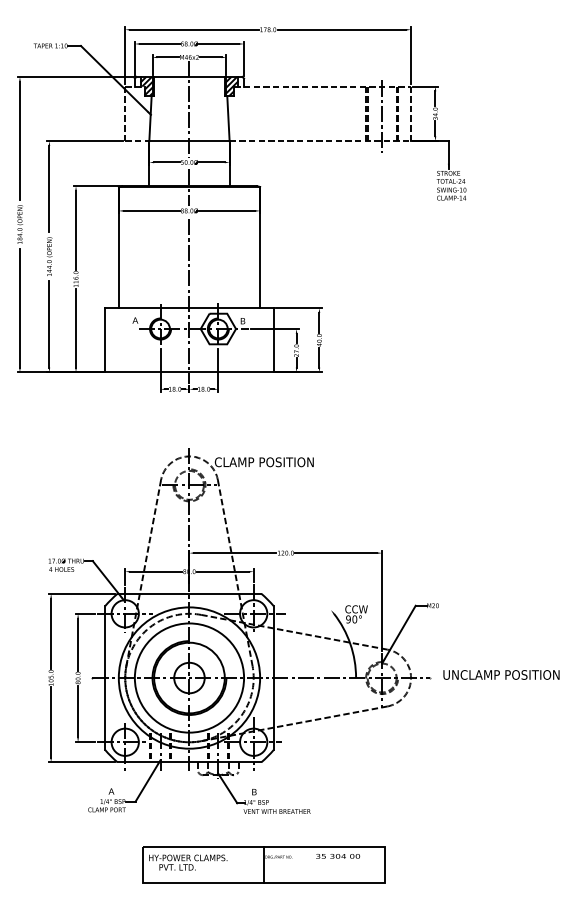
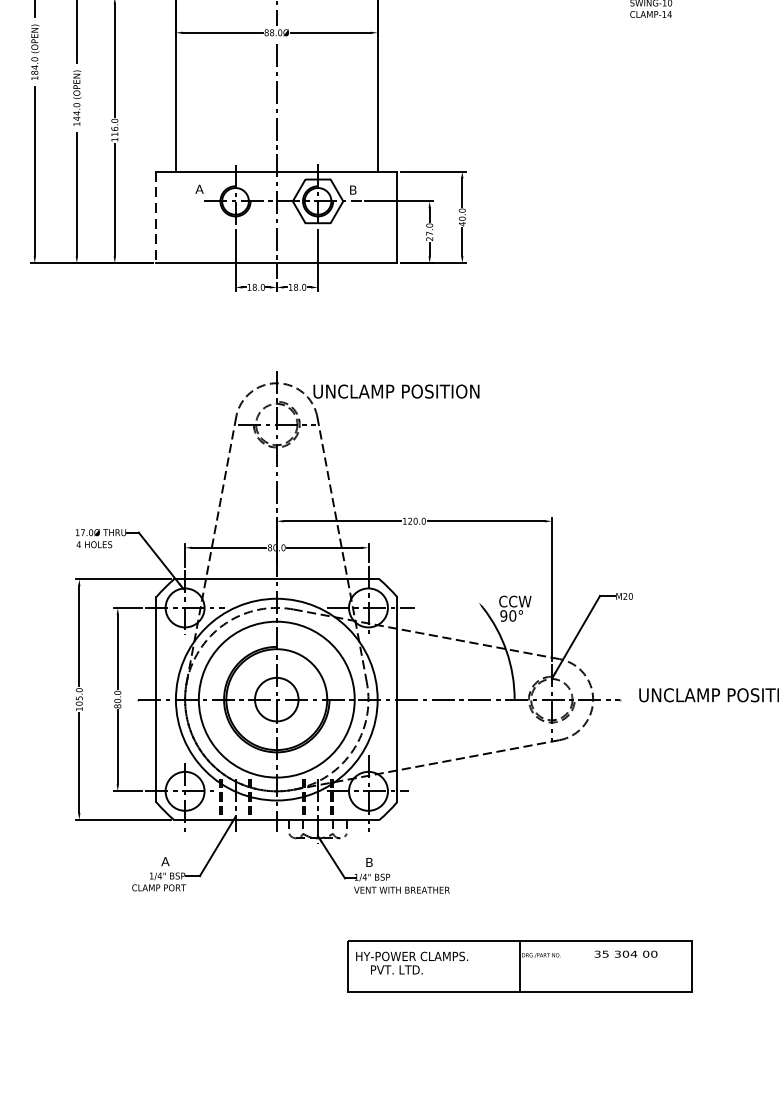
line: (105, 340) -> (156, 217), solid -> dashed
text: (272, 462) -> (395, 391), CLAMP POSITION -> UNCLAMP POSITION
part: (263, 864) -> (519, 965), moved

